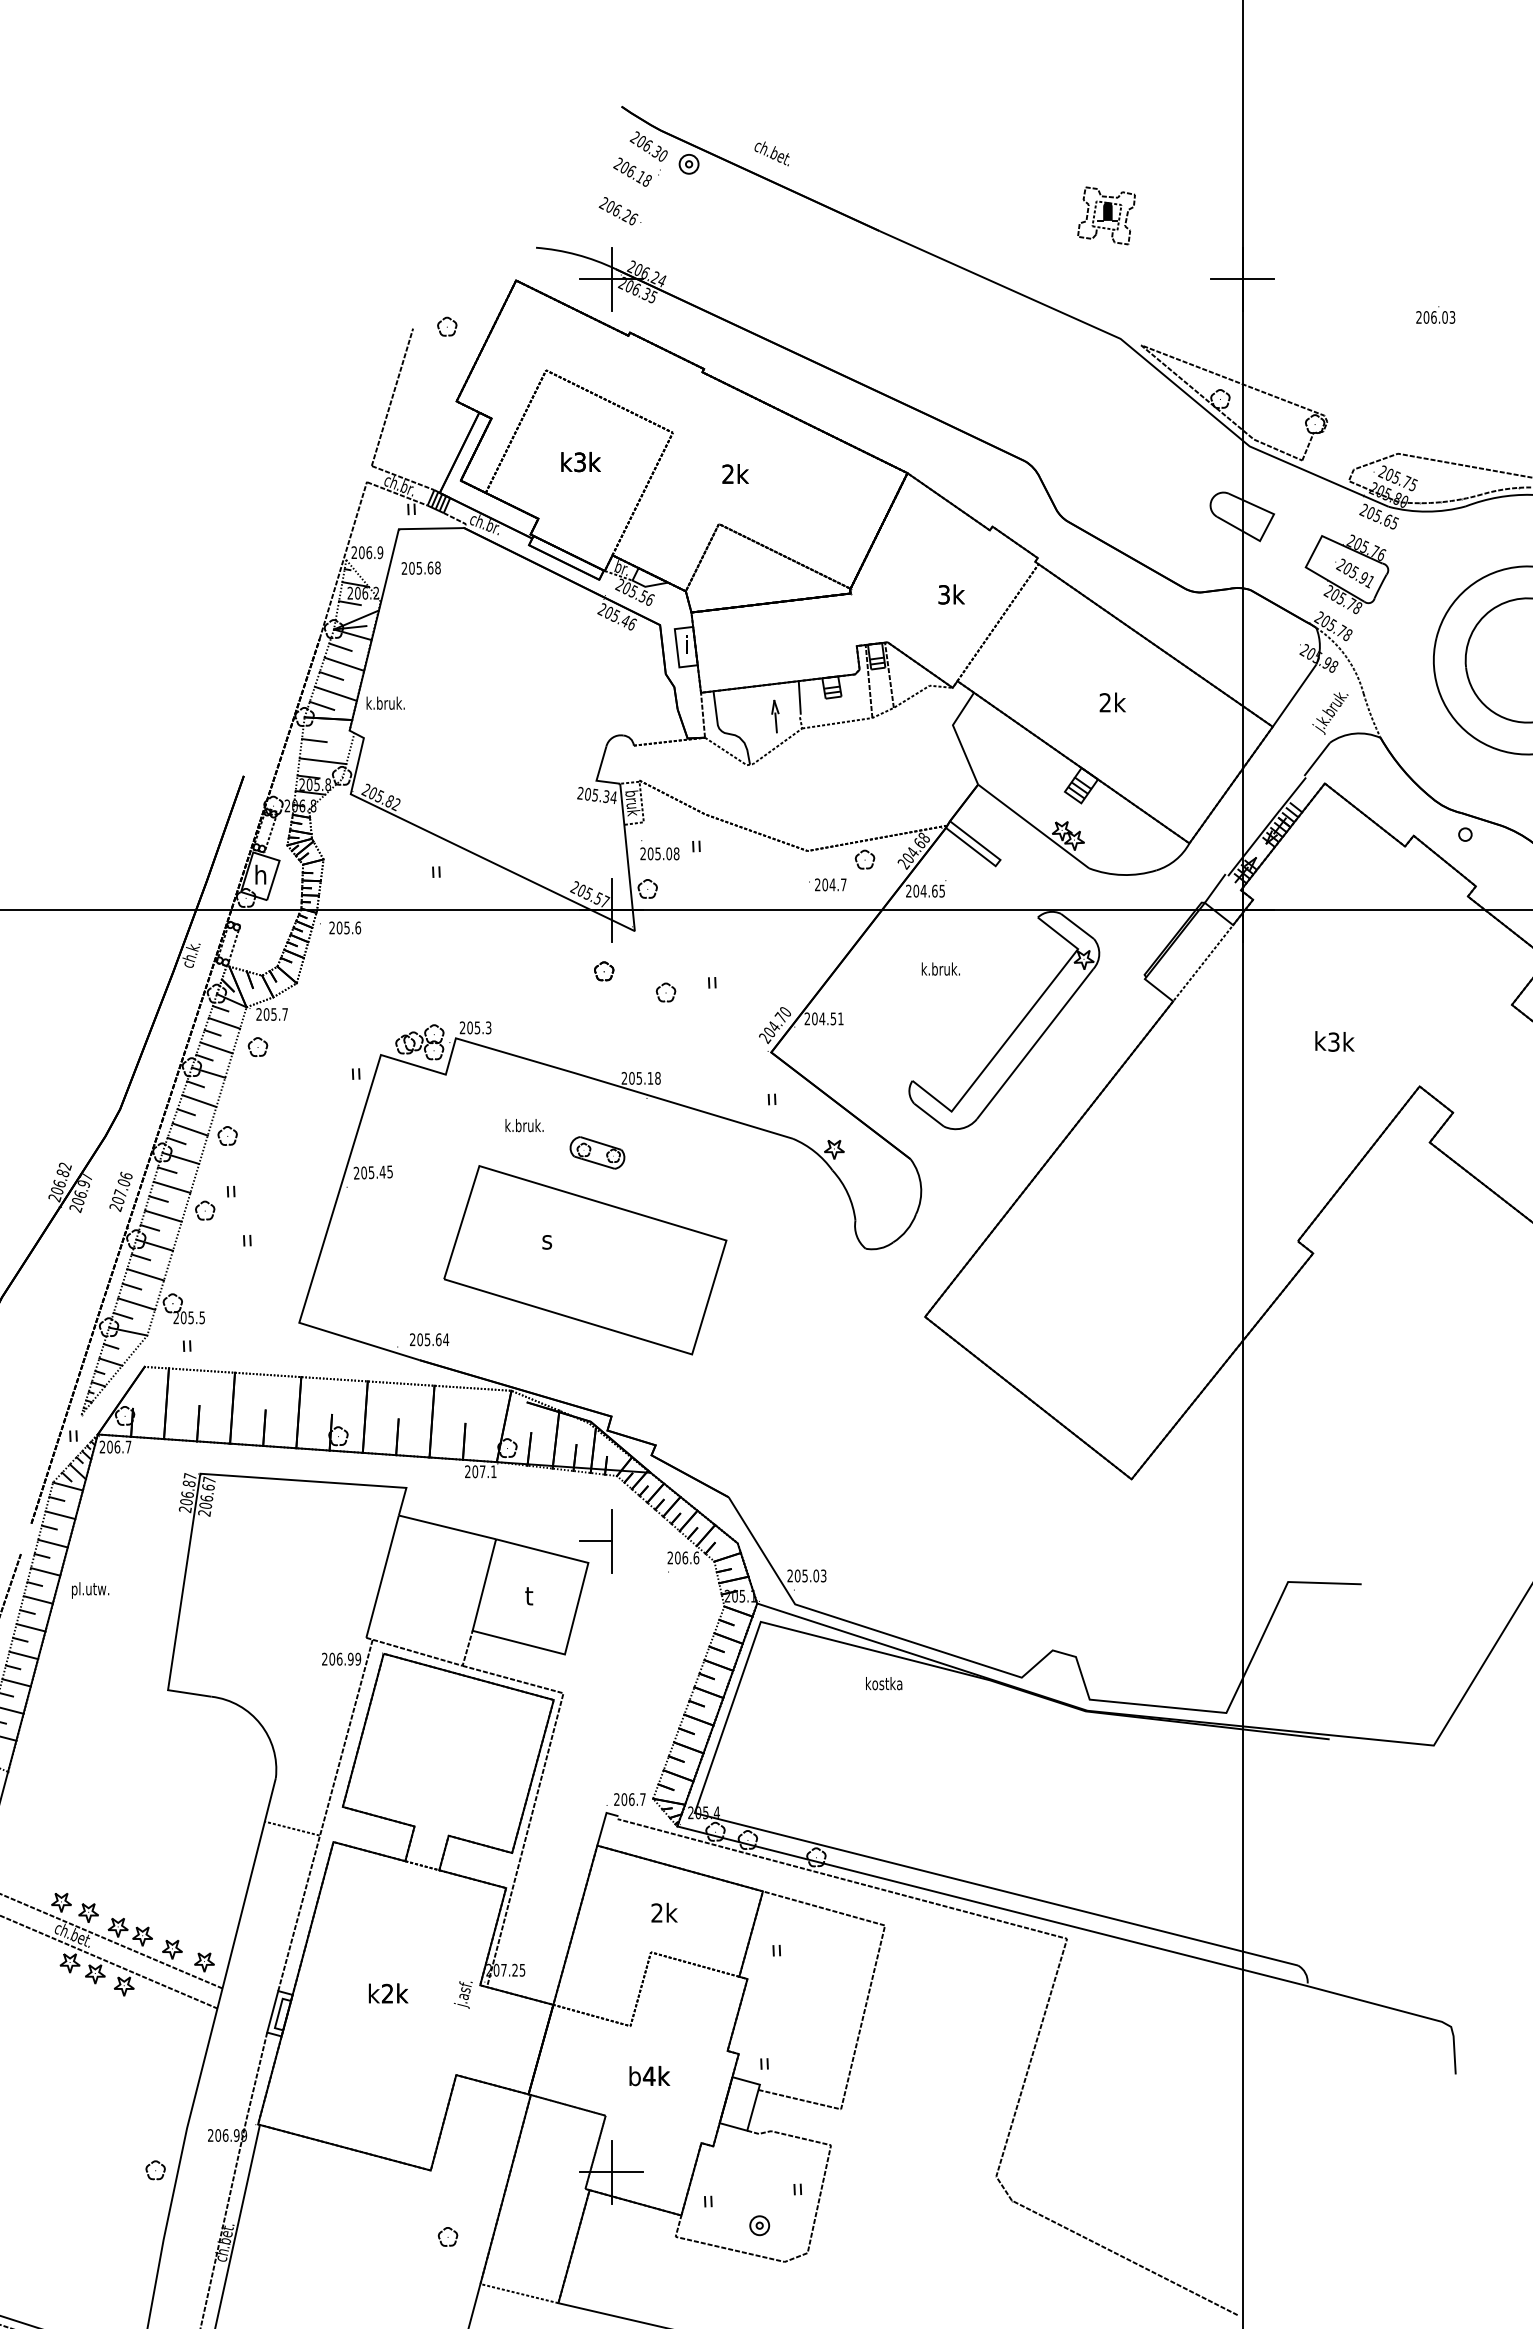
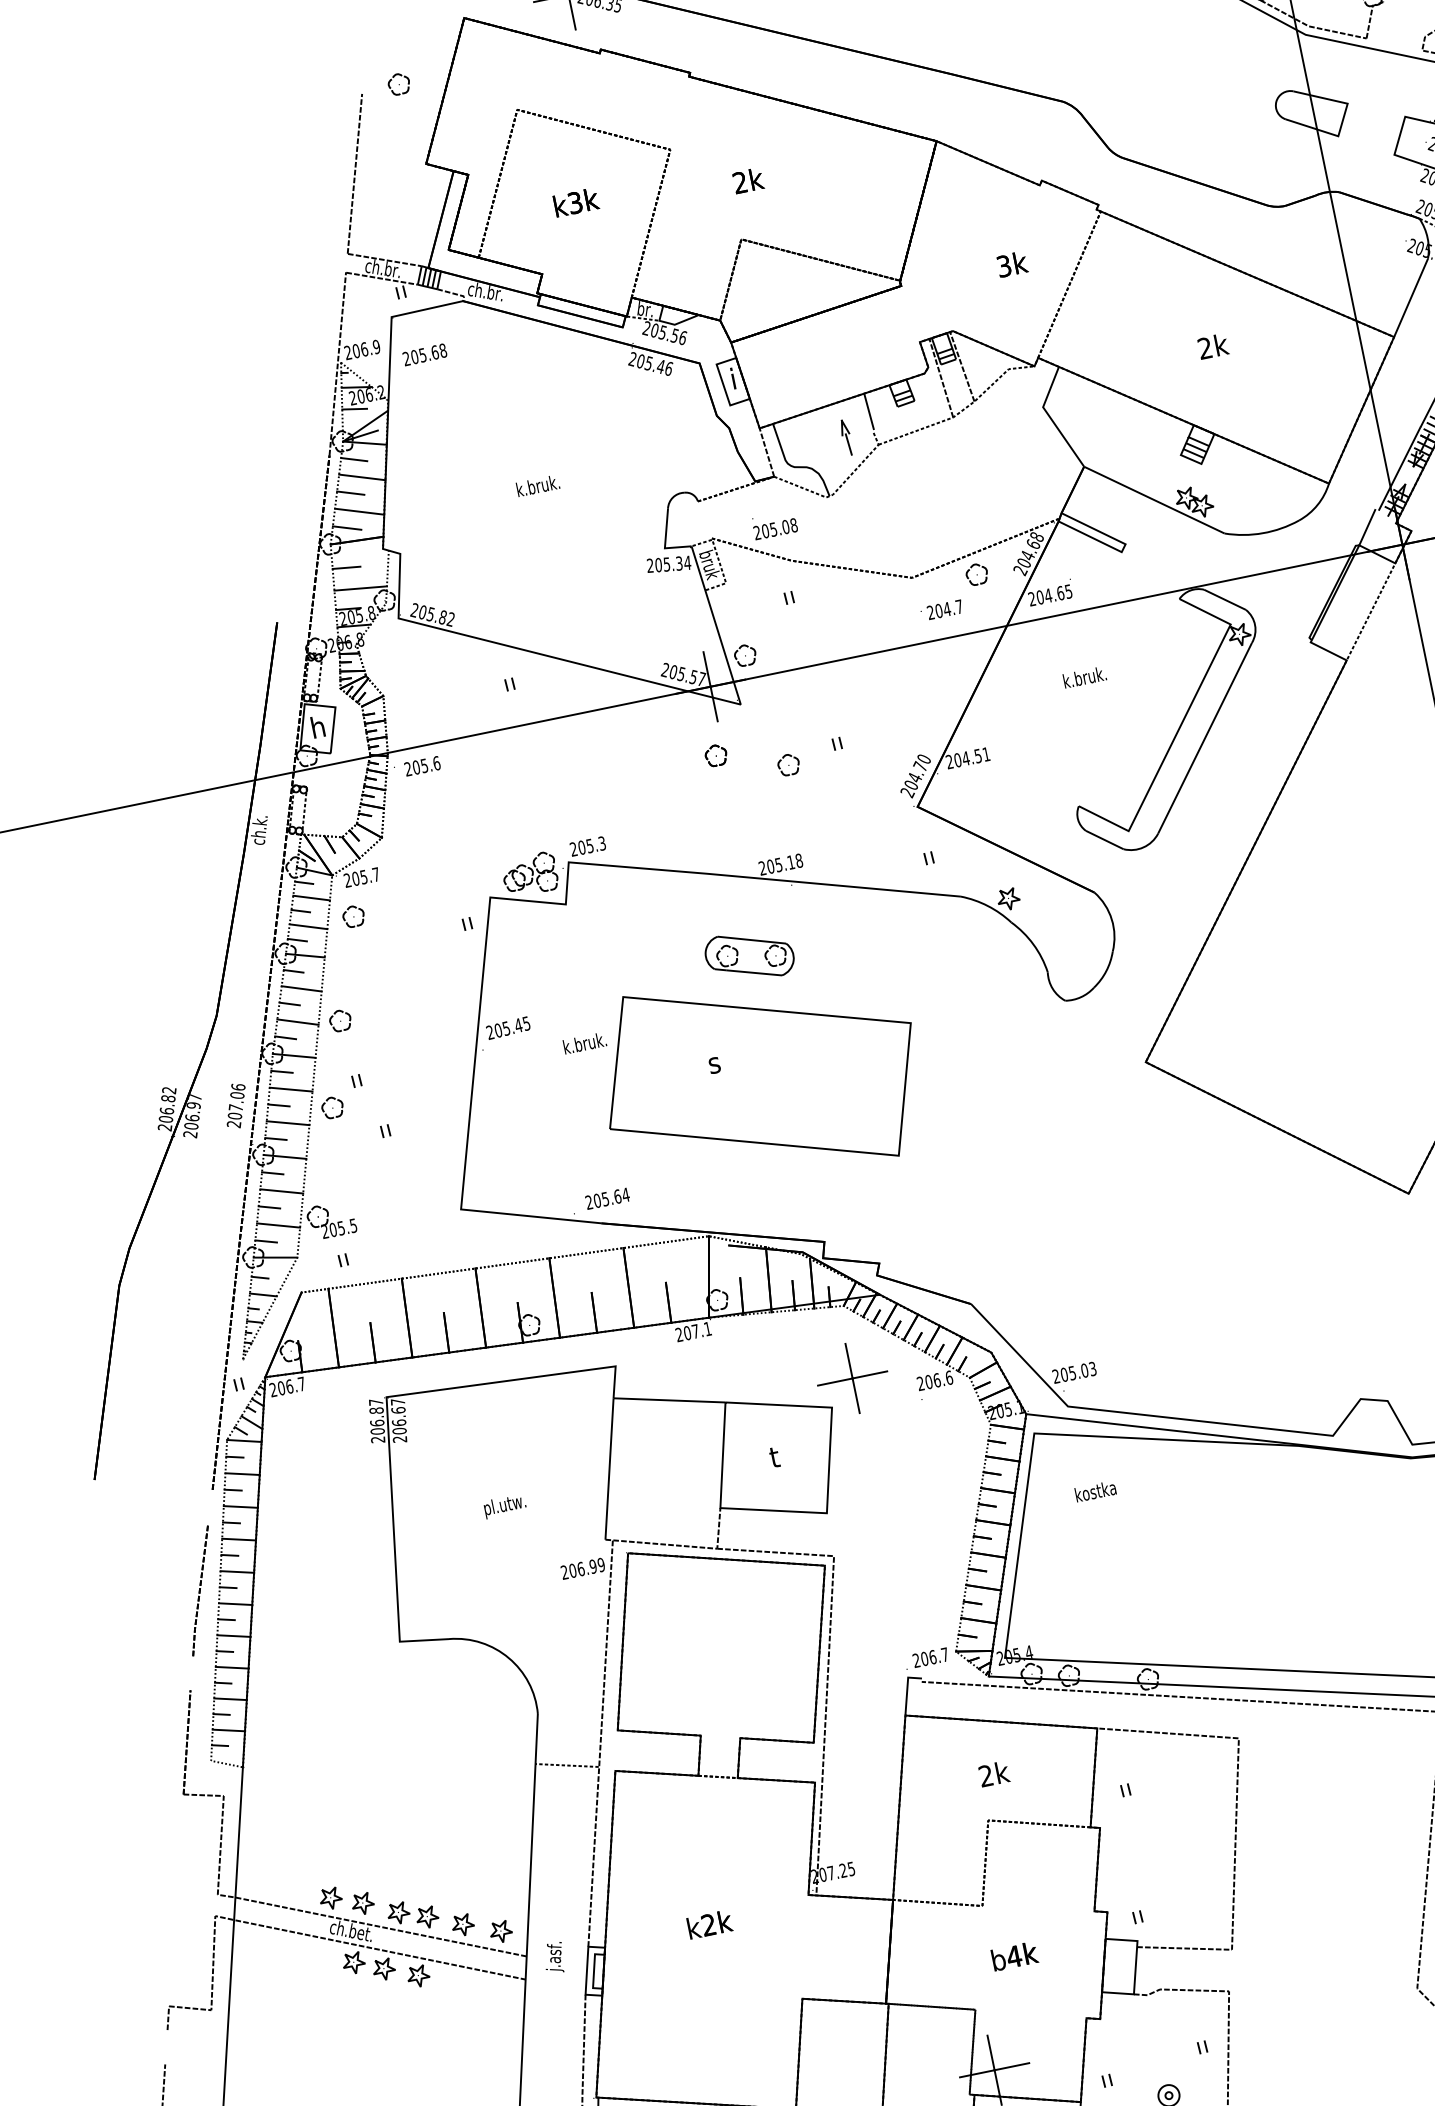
text: (385, 702) -> (537, 485), moved
text: (659, 850) -> (774, 525), moved
text: (524, 1125) -> (584, 1043), moved
part: (597, 1152) -> (749, 955), size x1.43
line: (627, 1541) -> (870, 1375), added
text: (90, 1590) -> (505, 1506), moved
text: (884, 1683) -> (1096, 1491), moved
text: (463, 1994) -> (554, 1957), moved

